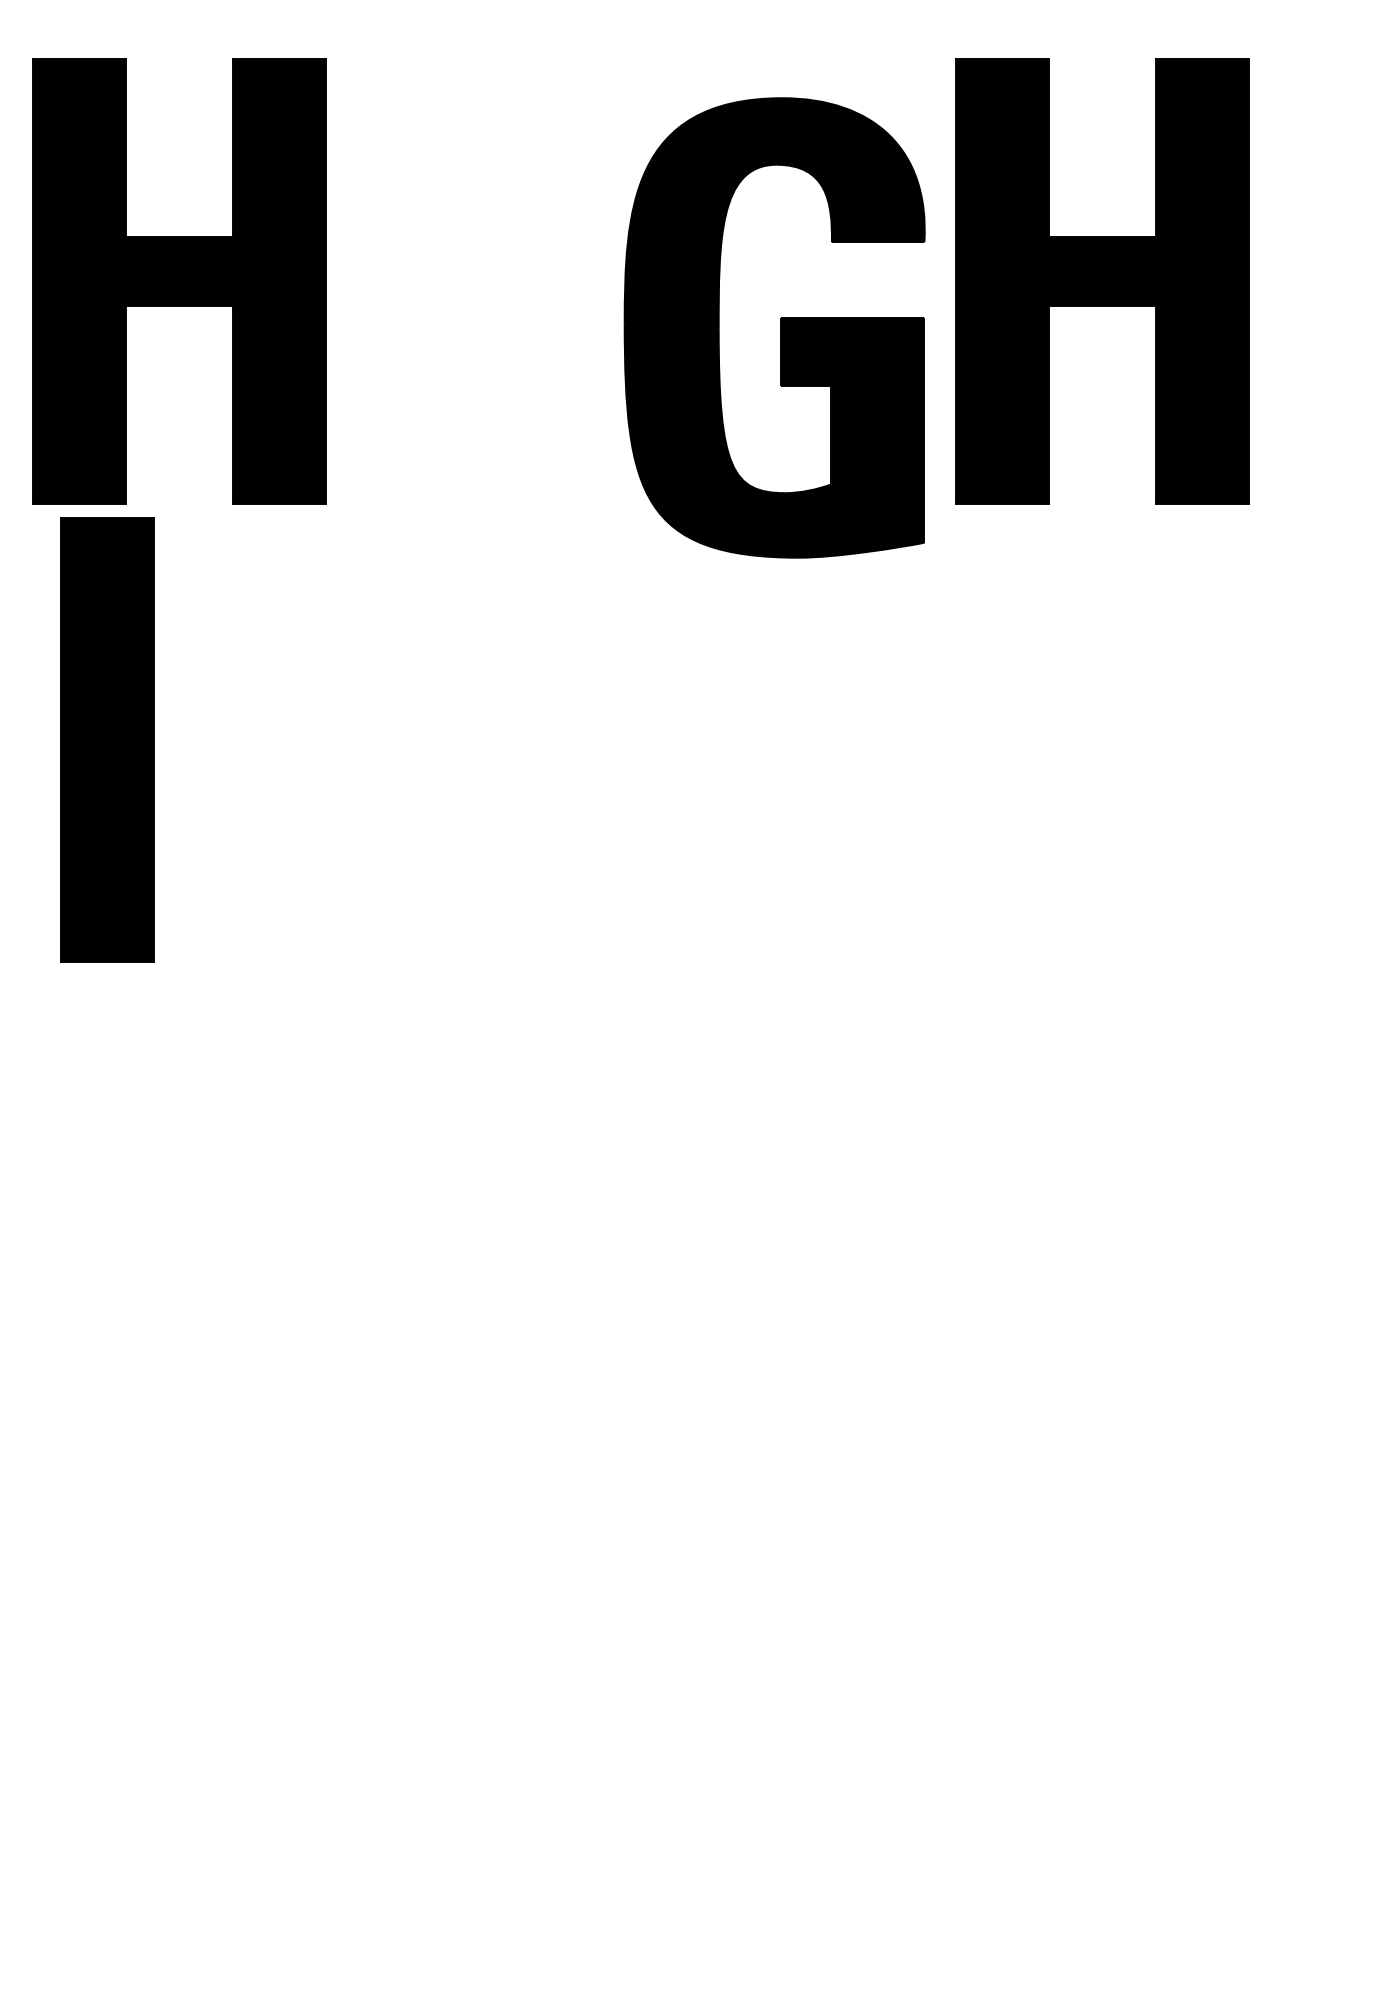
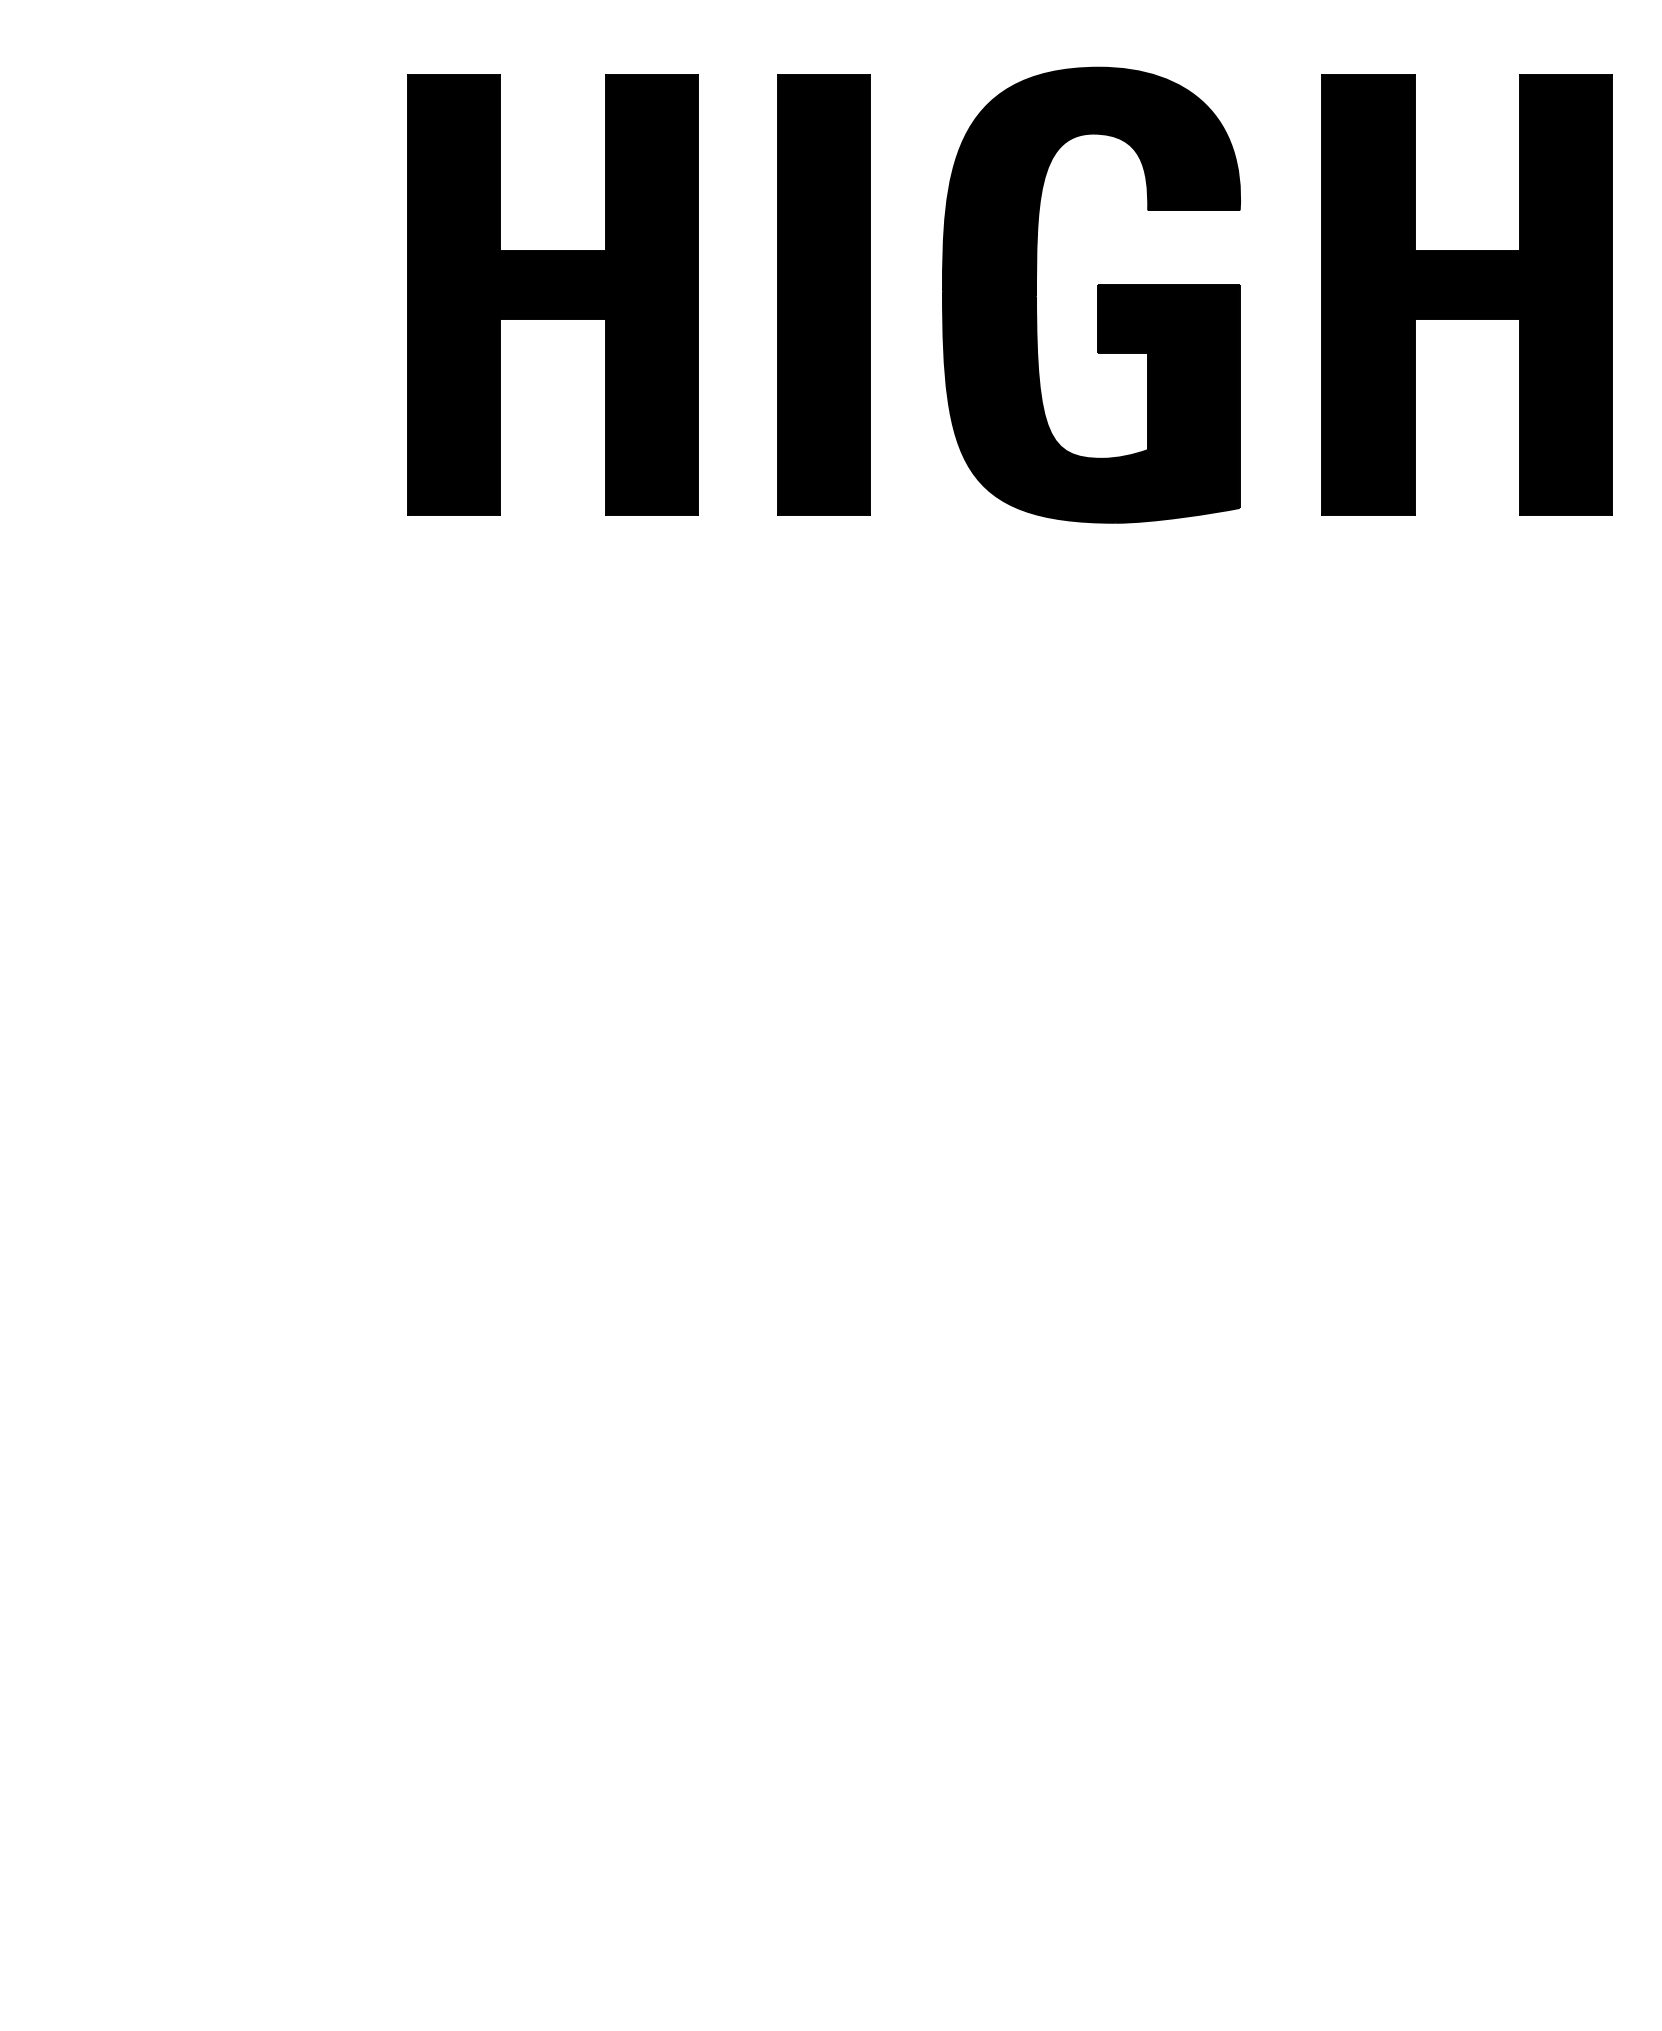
part: (774, 327) -> (1091, 294), moved
part: (107, 739) -> (823, 294), moved

